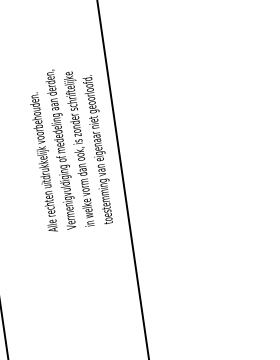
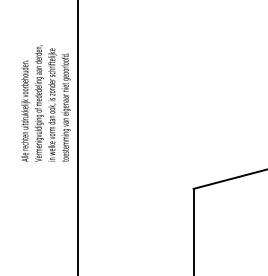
text: (69, 148) -> (45, 103), moved

